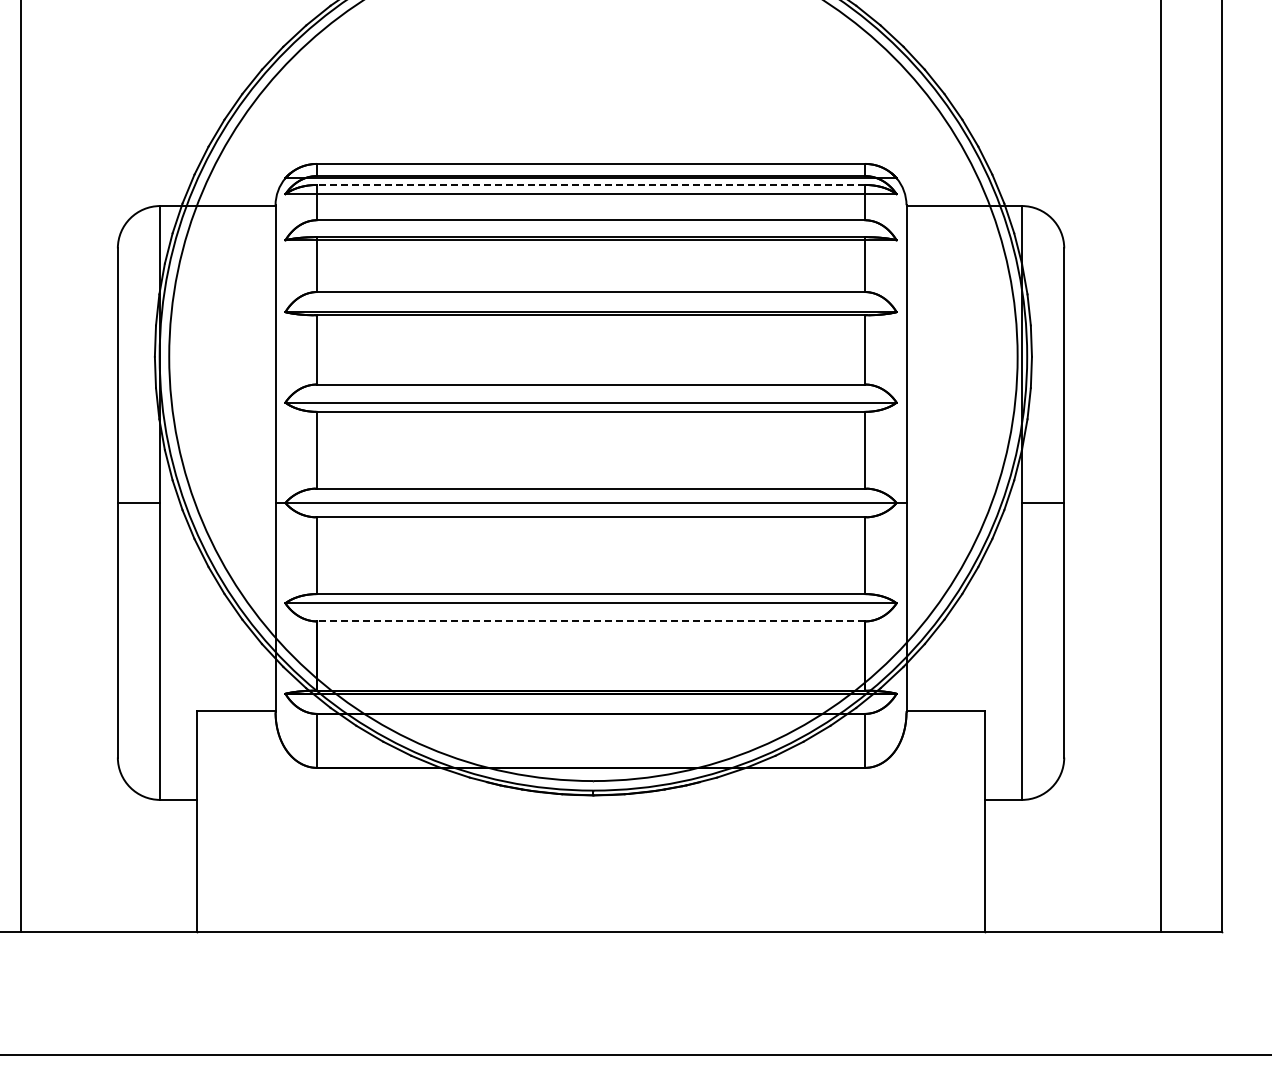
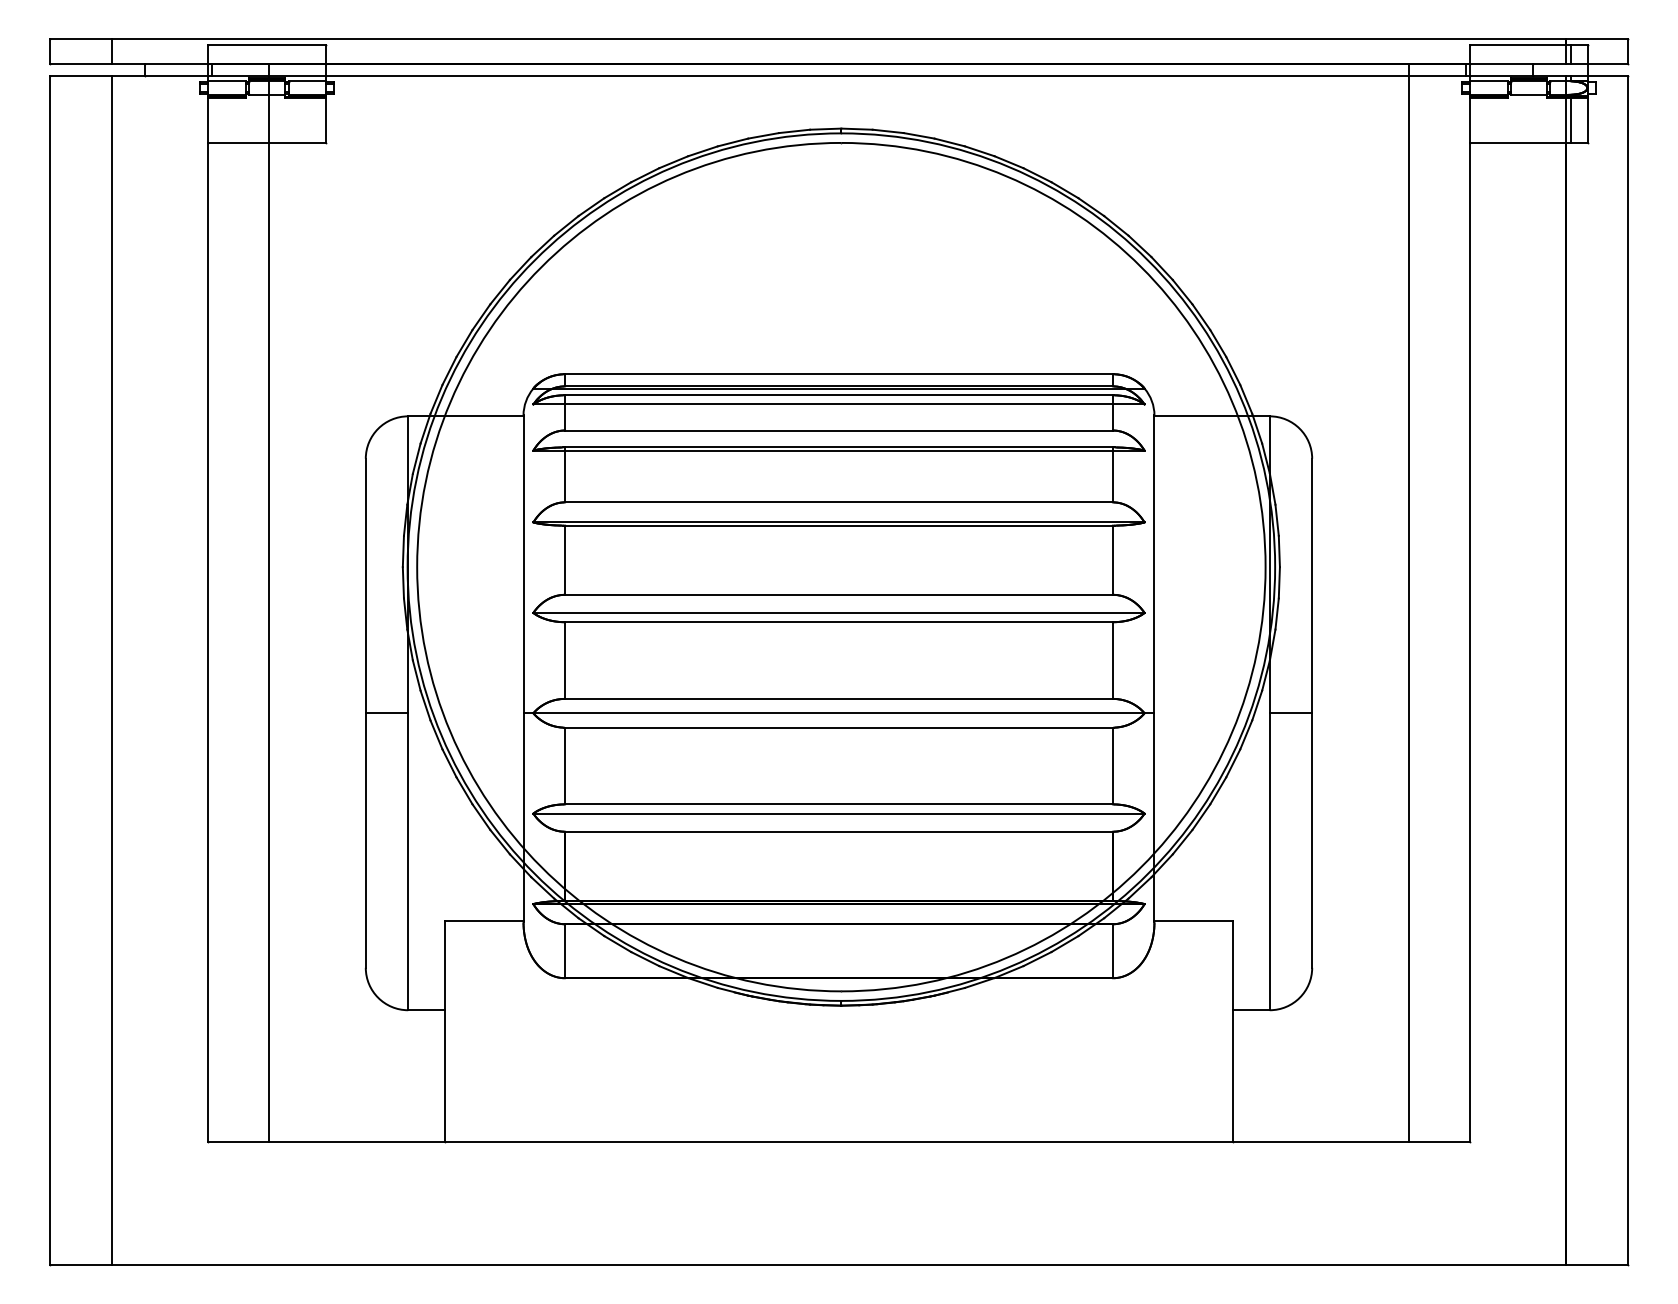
line: (591, 185) -> (839, 395), dashed -> solid
line: (591, 621) -> (839, 831), dashed -> solid

